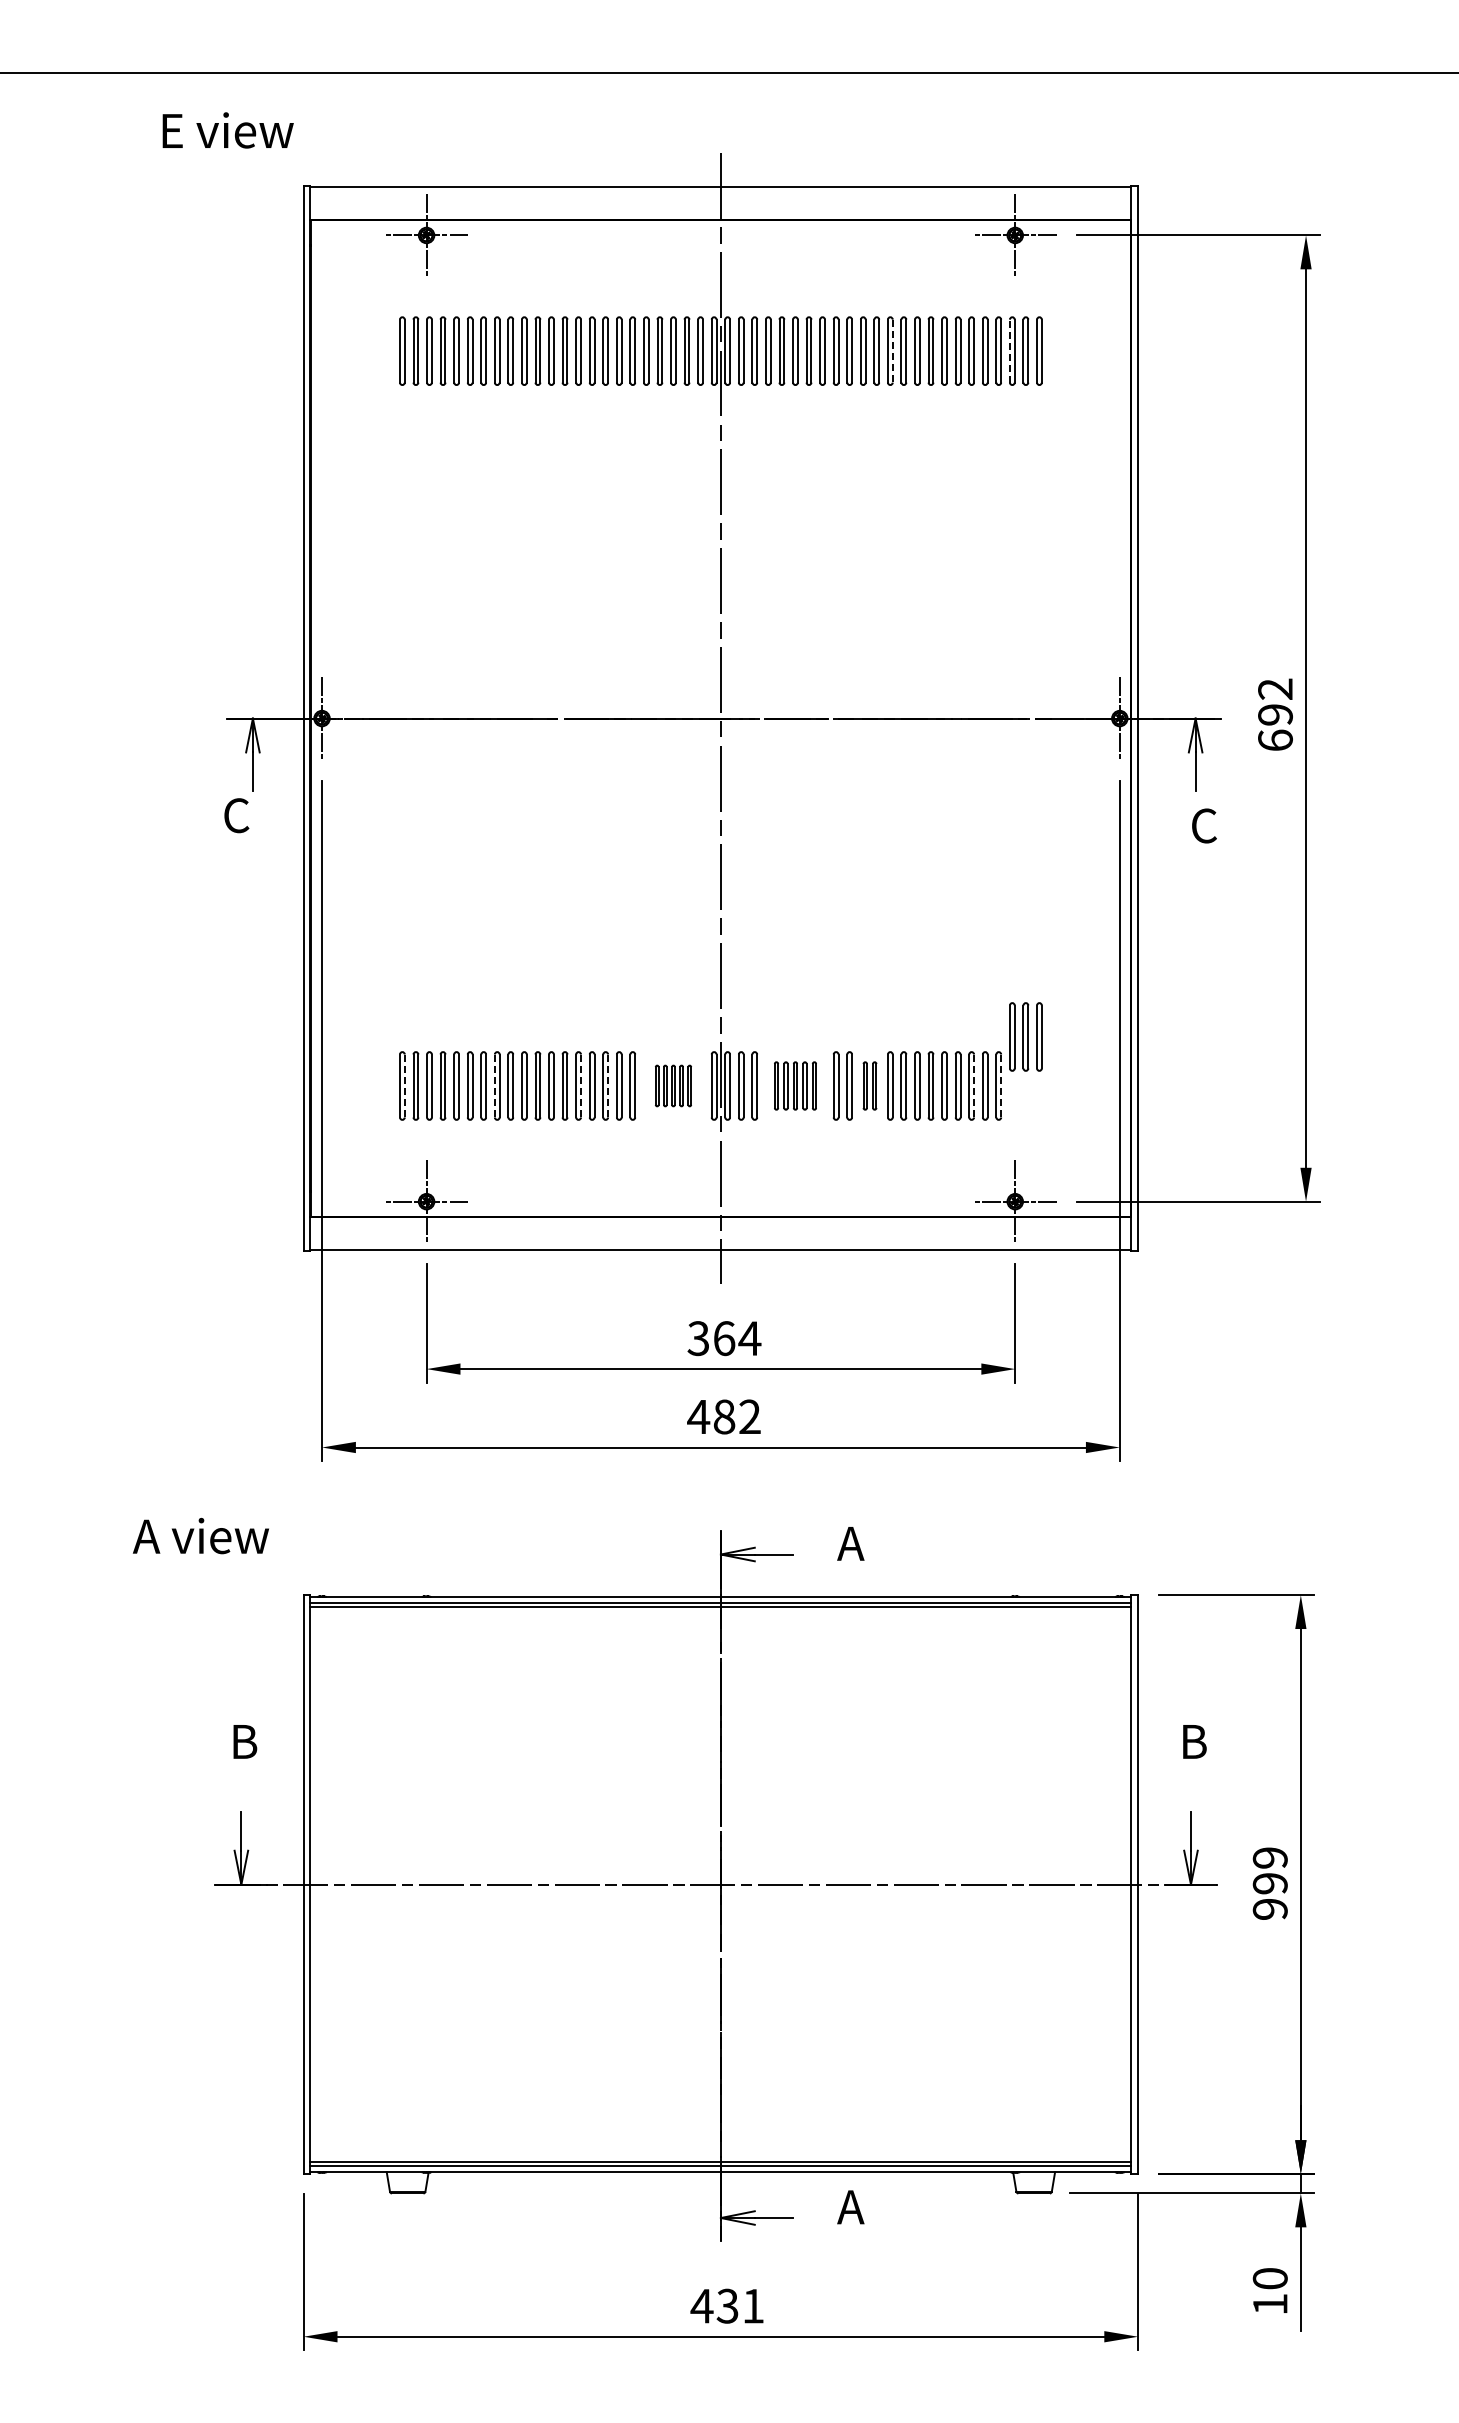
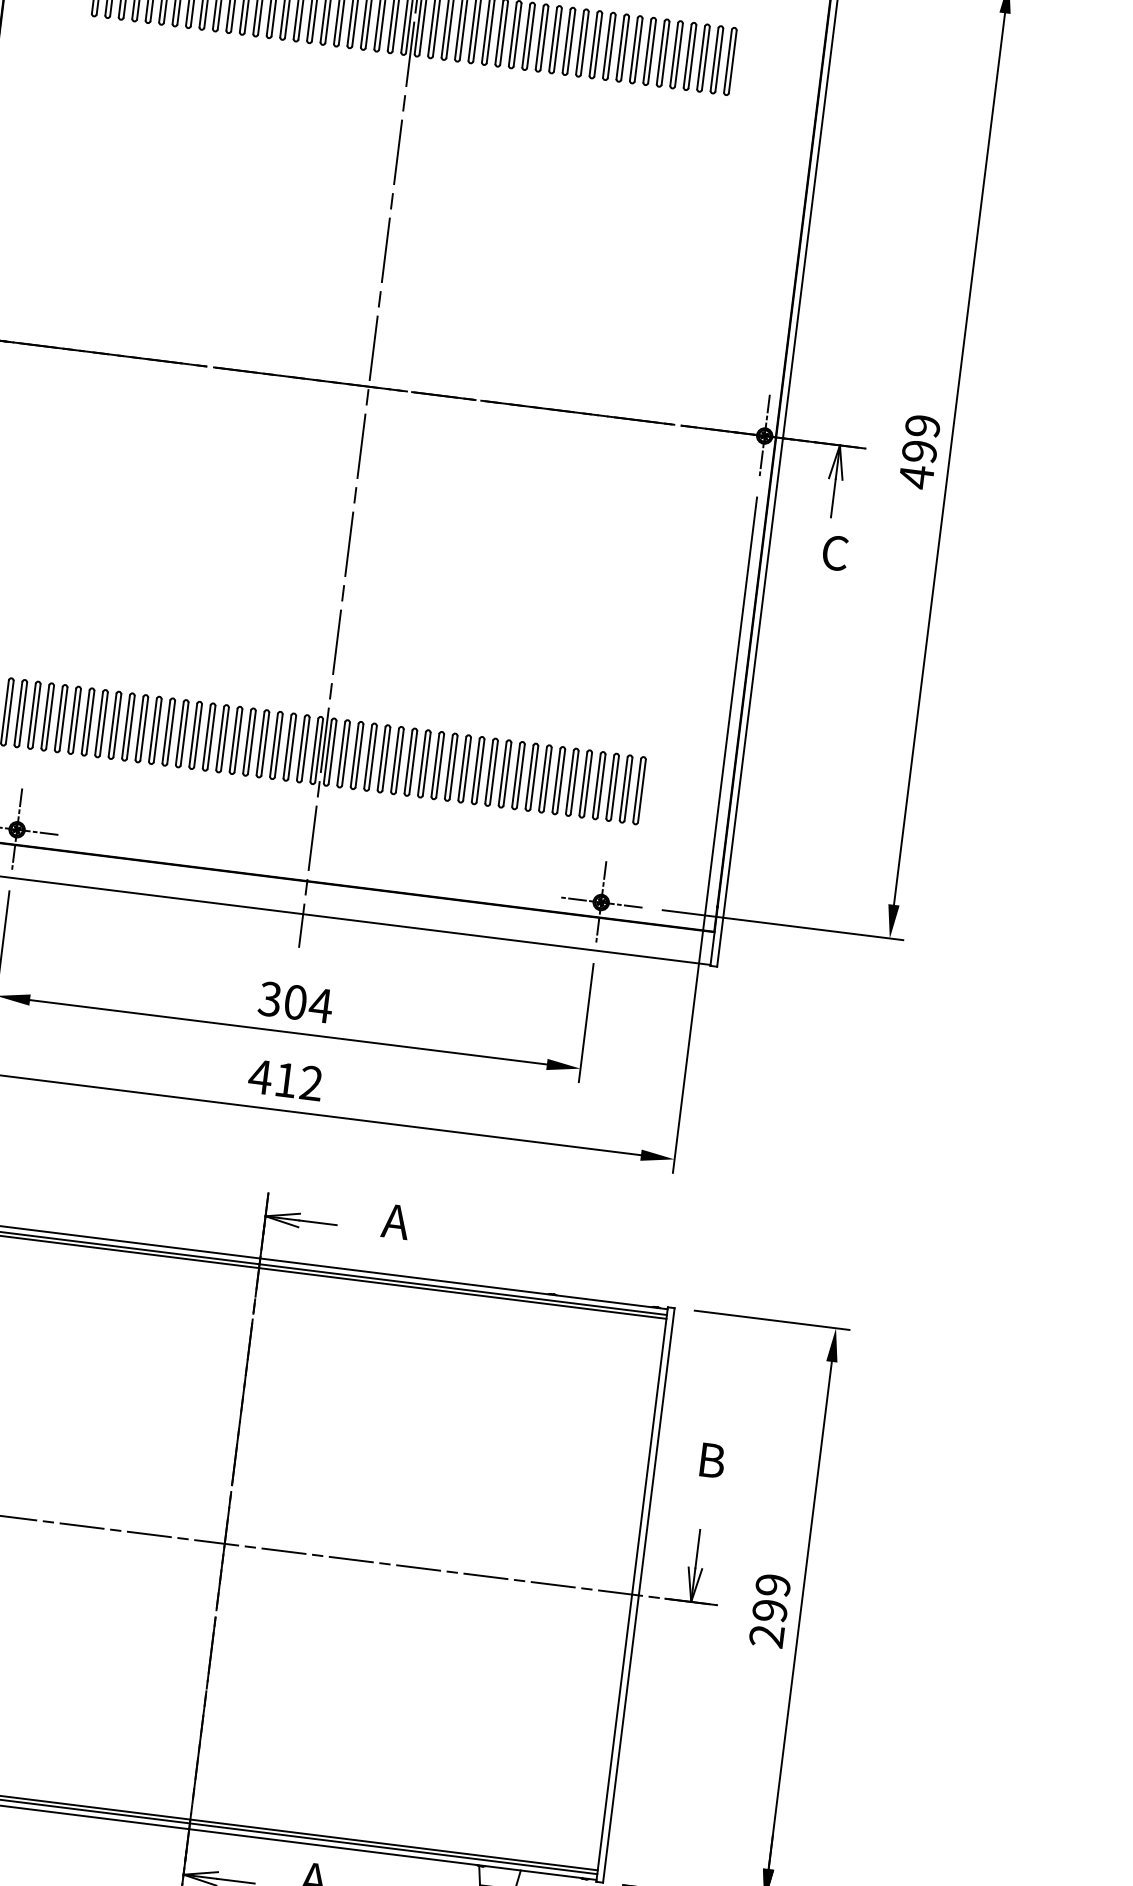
line: (1009, 350) -> (700, 57), dashed -> solid
line: (892, 351) -> (584, 43), dashed -> solid
text: (1275, 715) -> (919, 452), 692 -> 499
part: (1025, 1036) -> (625, 788), moved
line: (494, 1085) -> (98, 722), dashed -> solid
part: (673, 1085) -> (276, 744), size x1.67
part: (795, 1085) -> (397, 760), size x1.43
part: (869, 1085) -> (470, 769), size x1.43
line: (404, 1086) -> (9, 712), dashed -> solid
line: (581, 1086) -> (185, 734), dashed -> solid
line: (608, 1086) -> (211, 737), dashed -> solid
line: (974, 1086) -> (575, 783), dashed -> solid
line: (1001, 1086) -> (601, 786), dashed -> solid
text: (724, 1338) -> (295, 1002), 364 -> 304
text: (724, 1416) -> (286, 1079), 482 -> 412
text: (1270, 1908) -> (767, 1635), 999 -> 299

